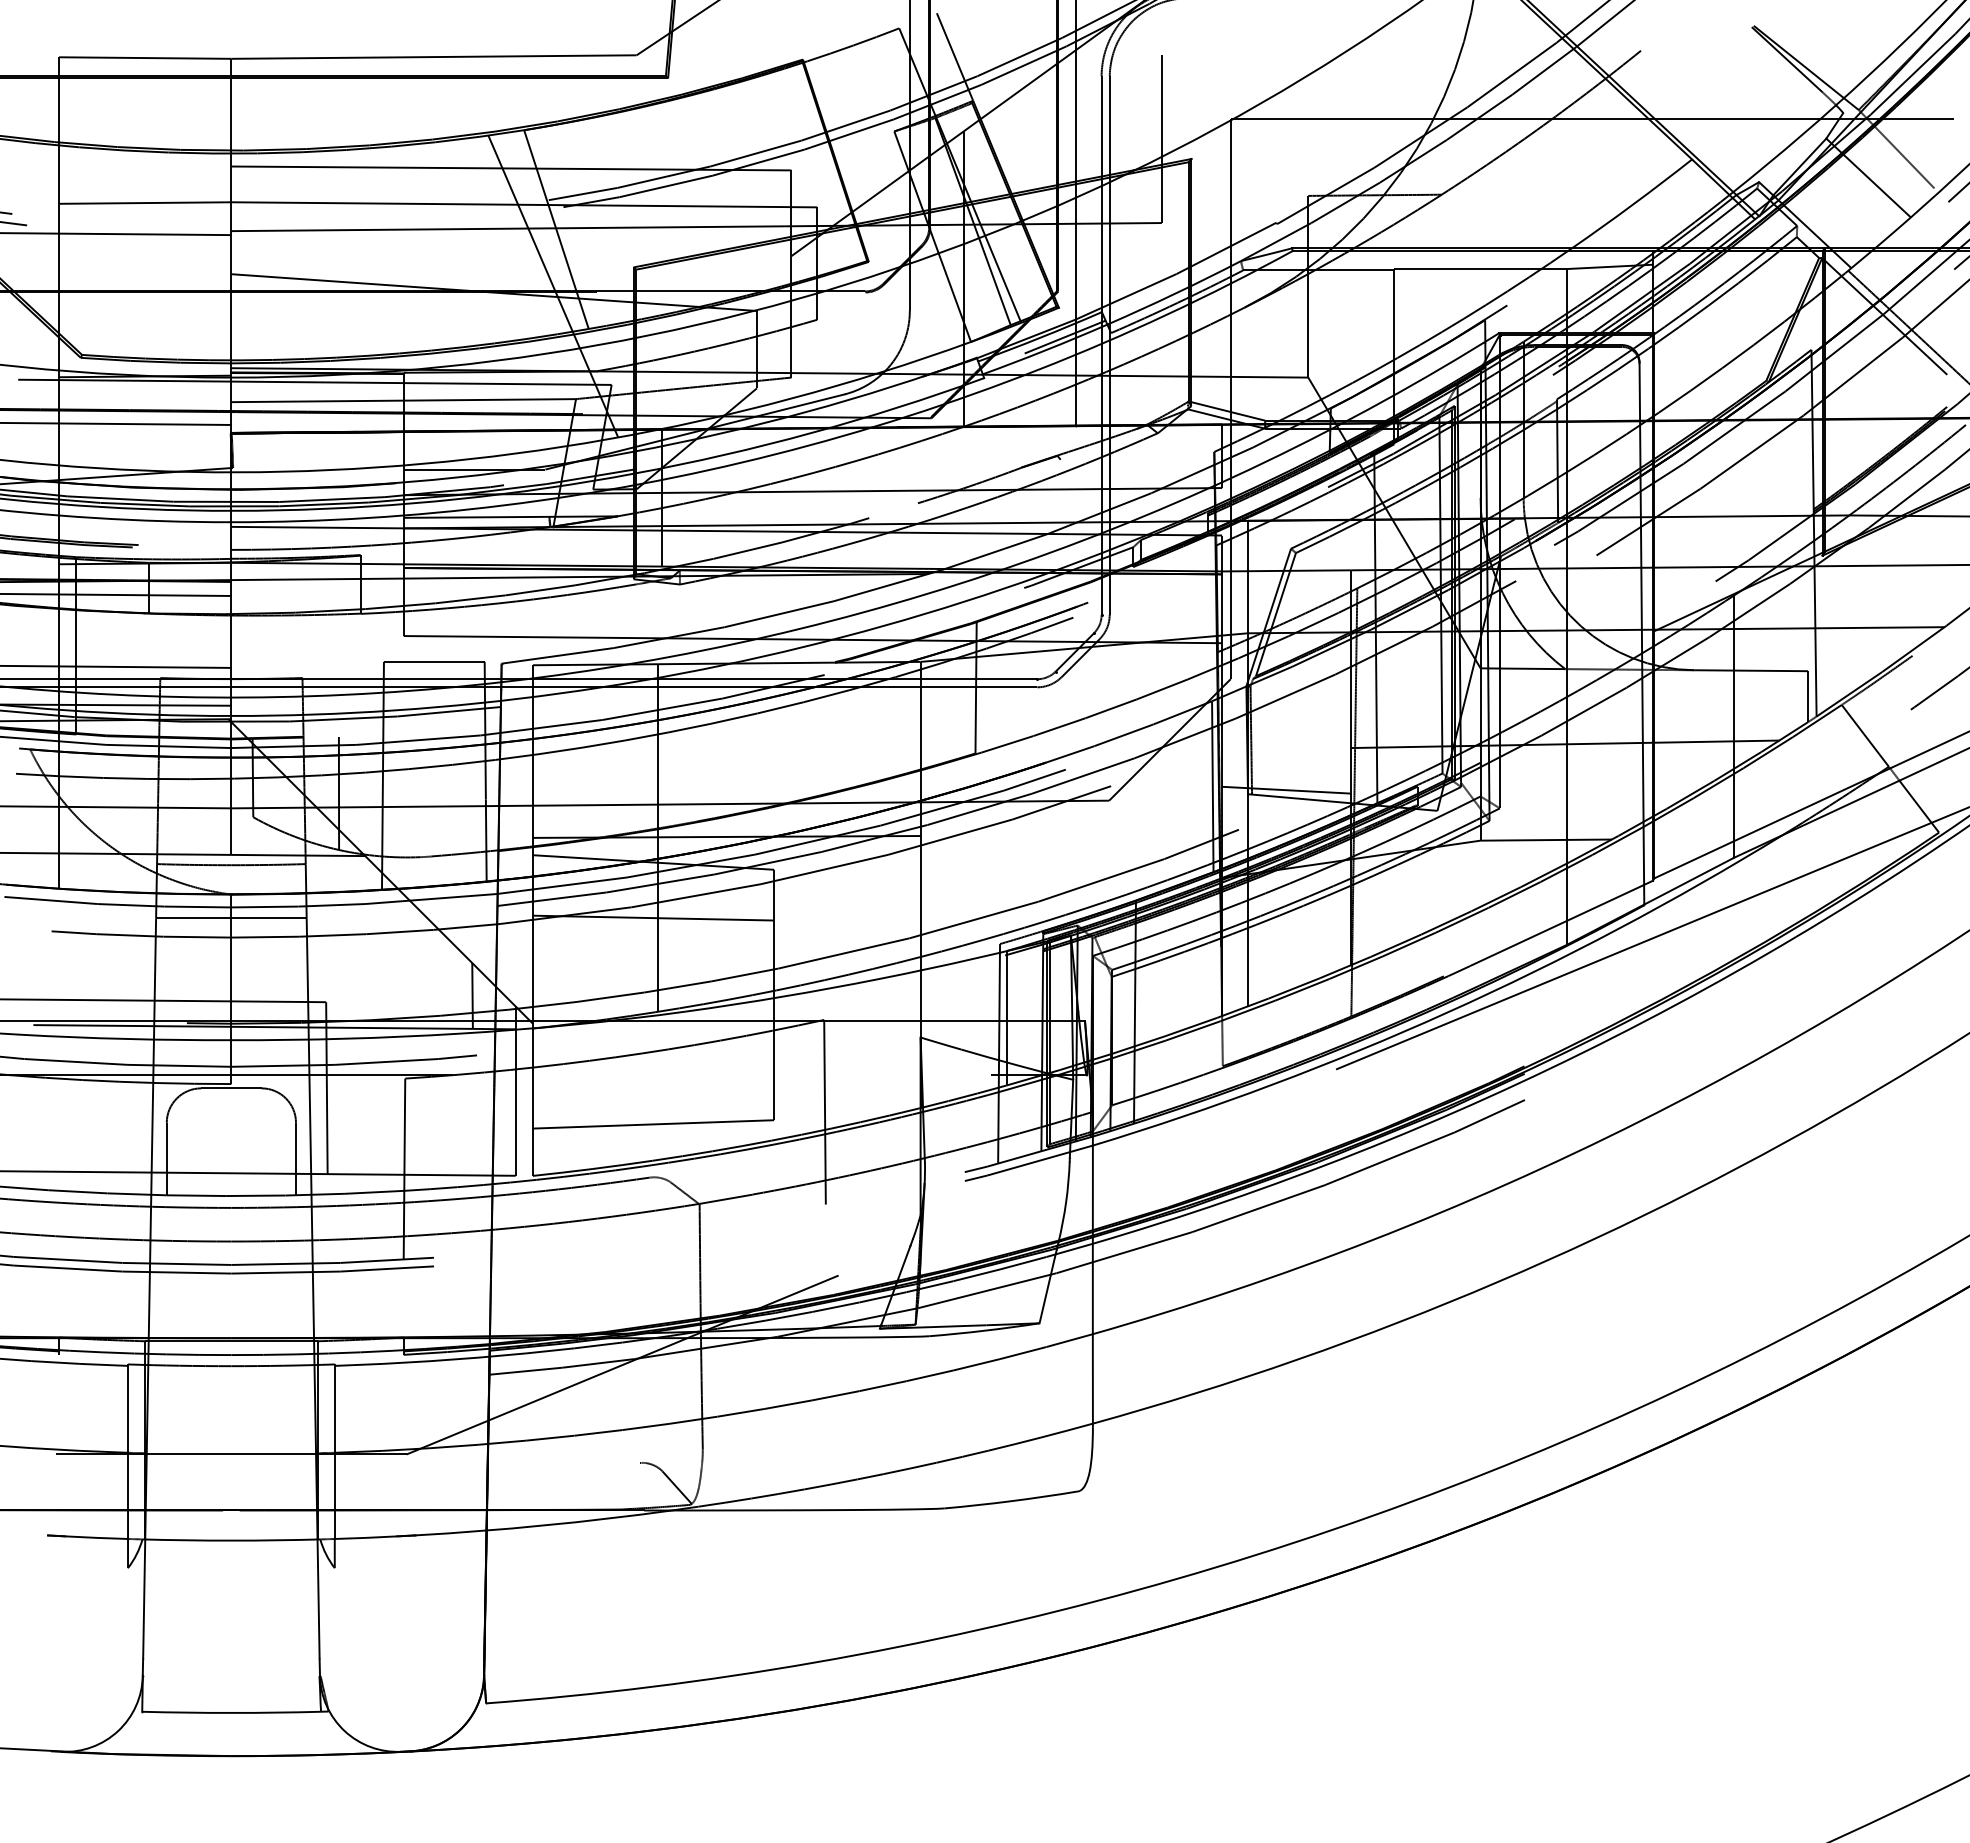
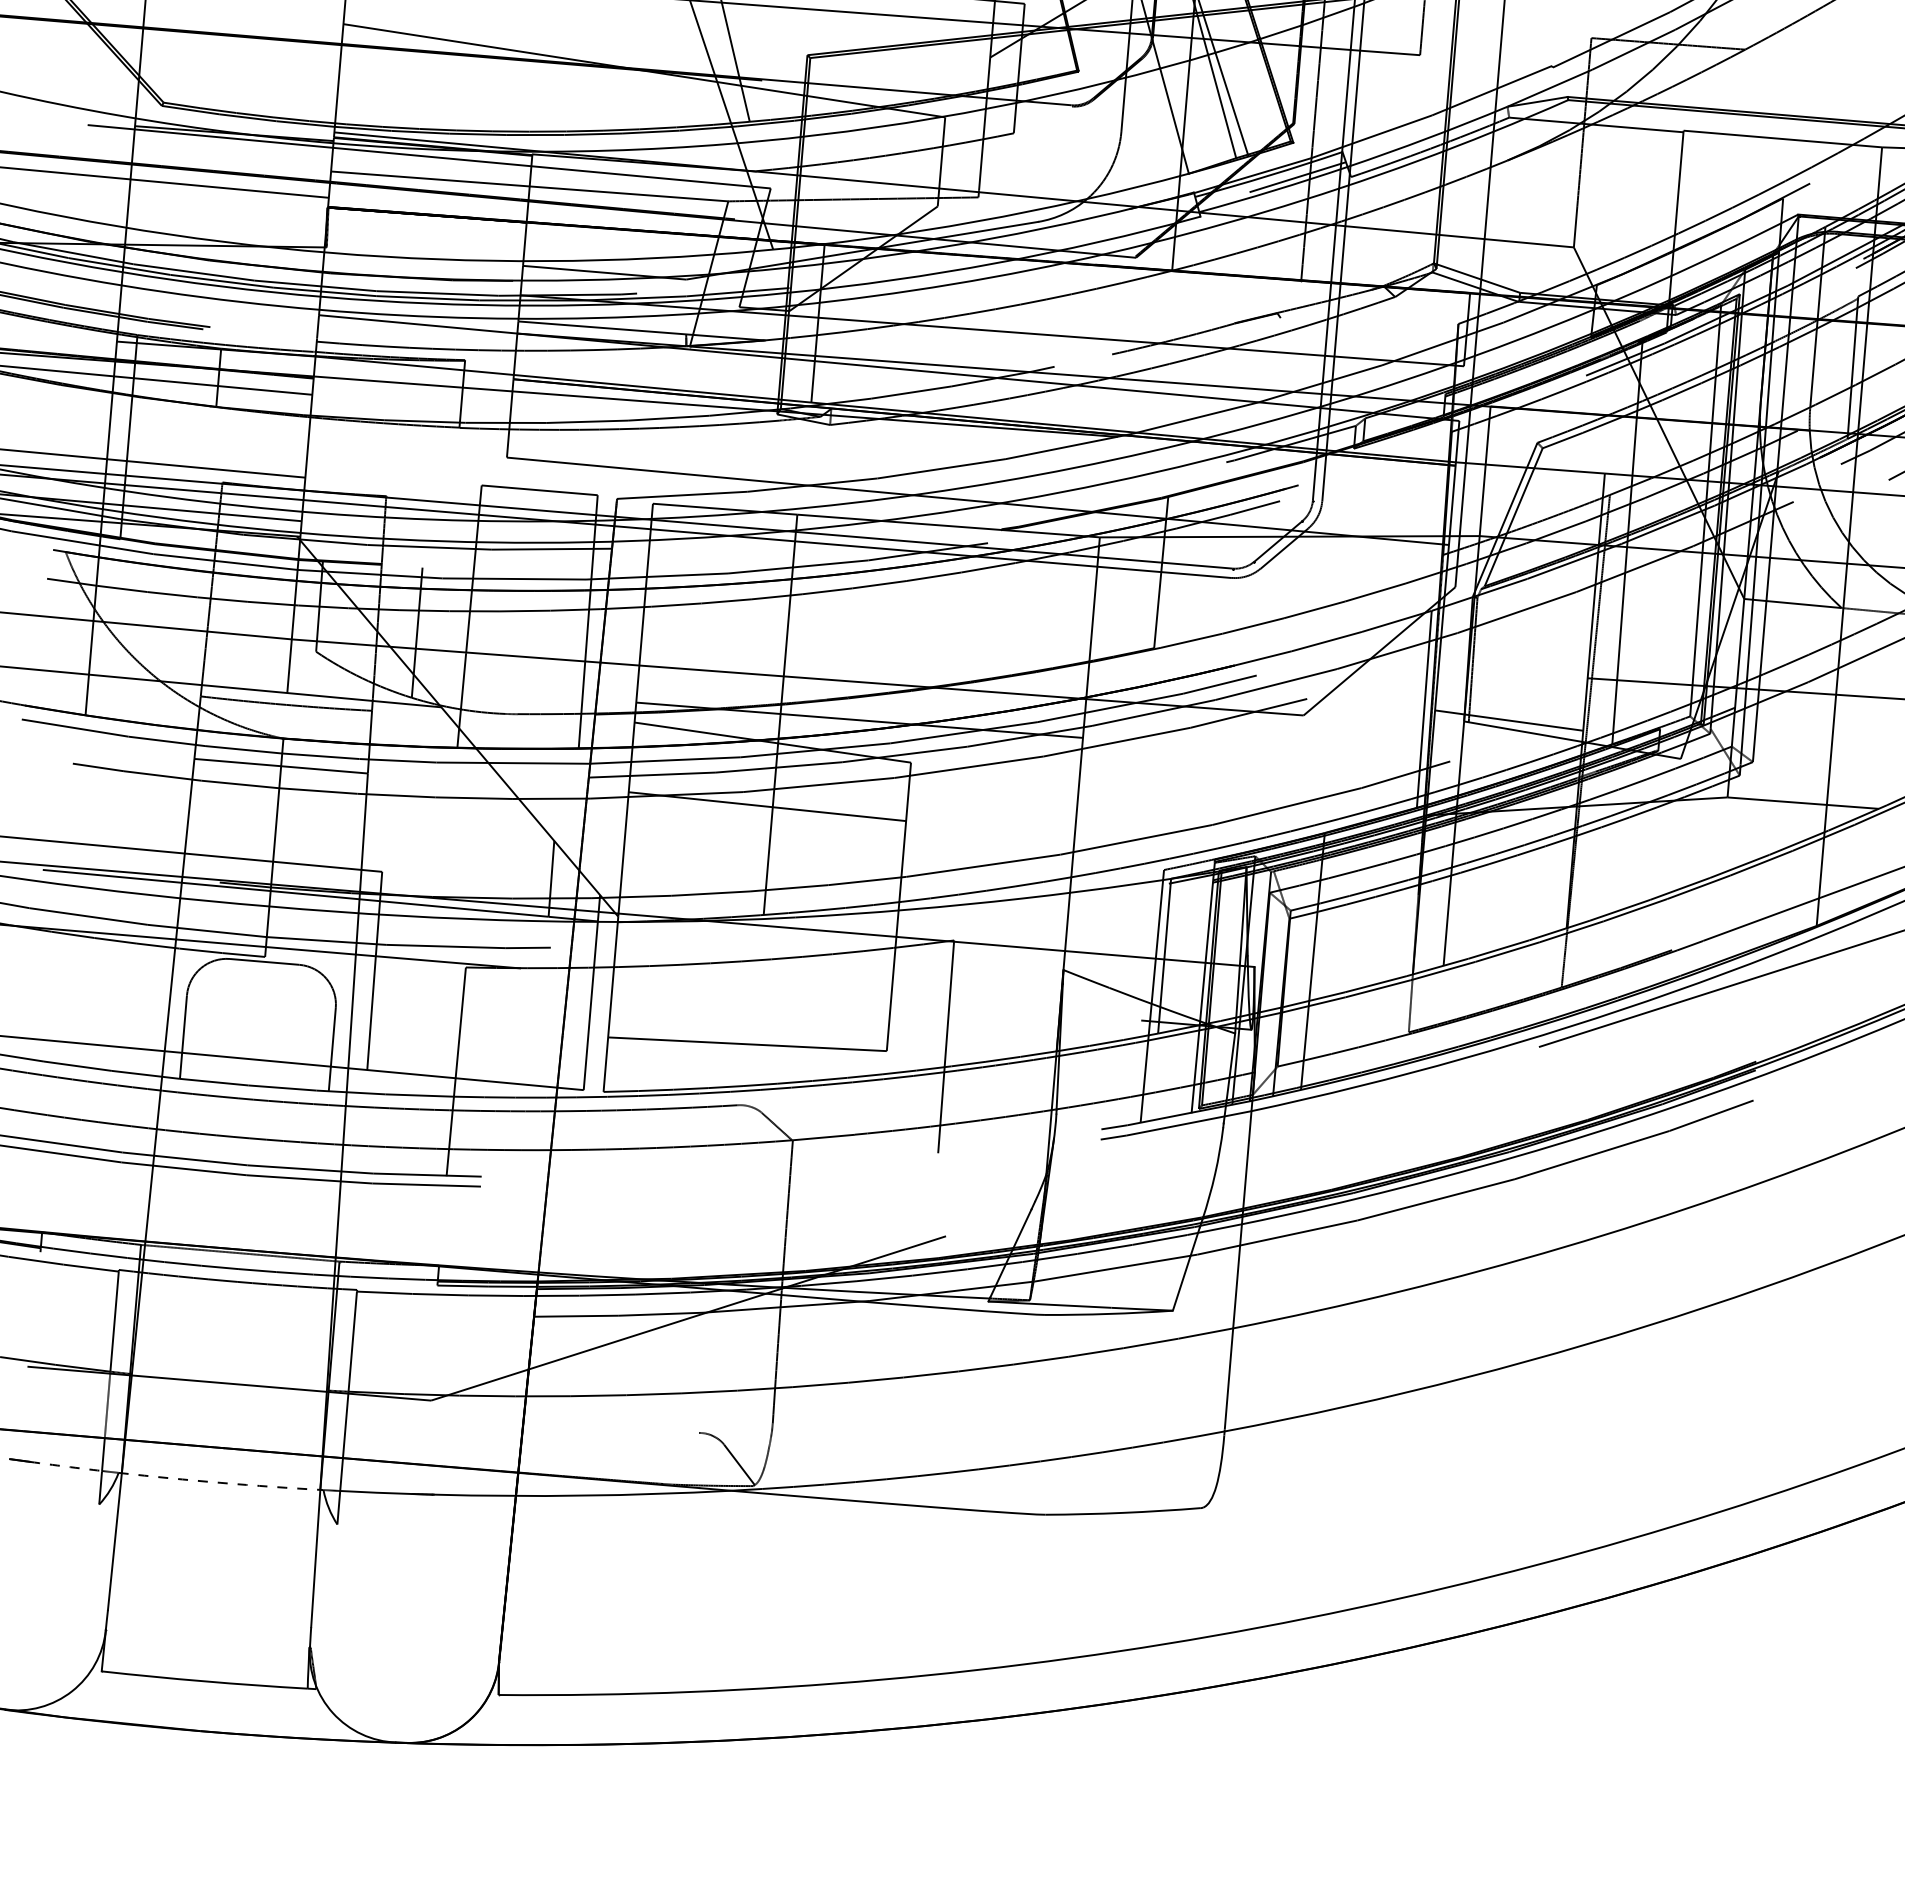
arc: (96, 1537) -> (65, 1466), solid -> dashed
arc: (231, 1540) -> (221, 1482), solid -> dashed

